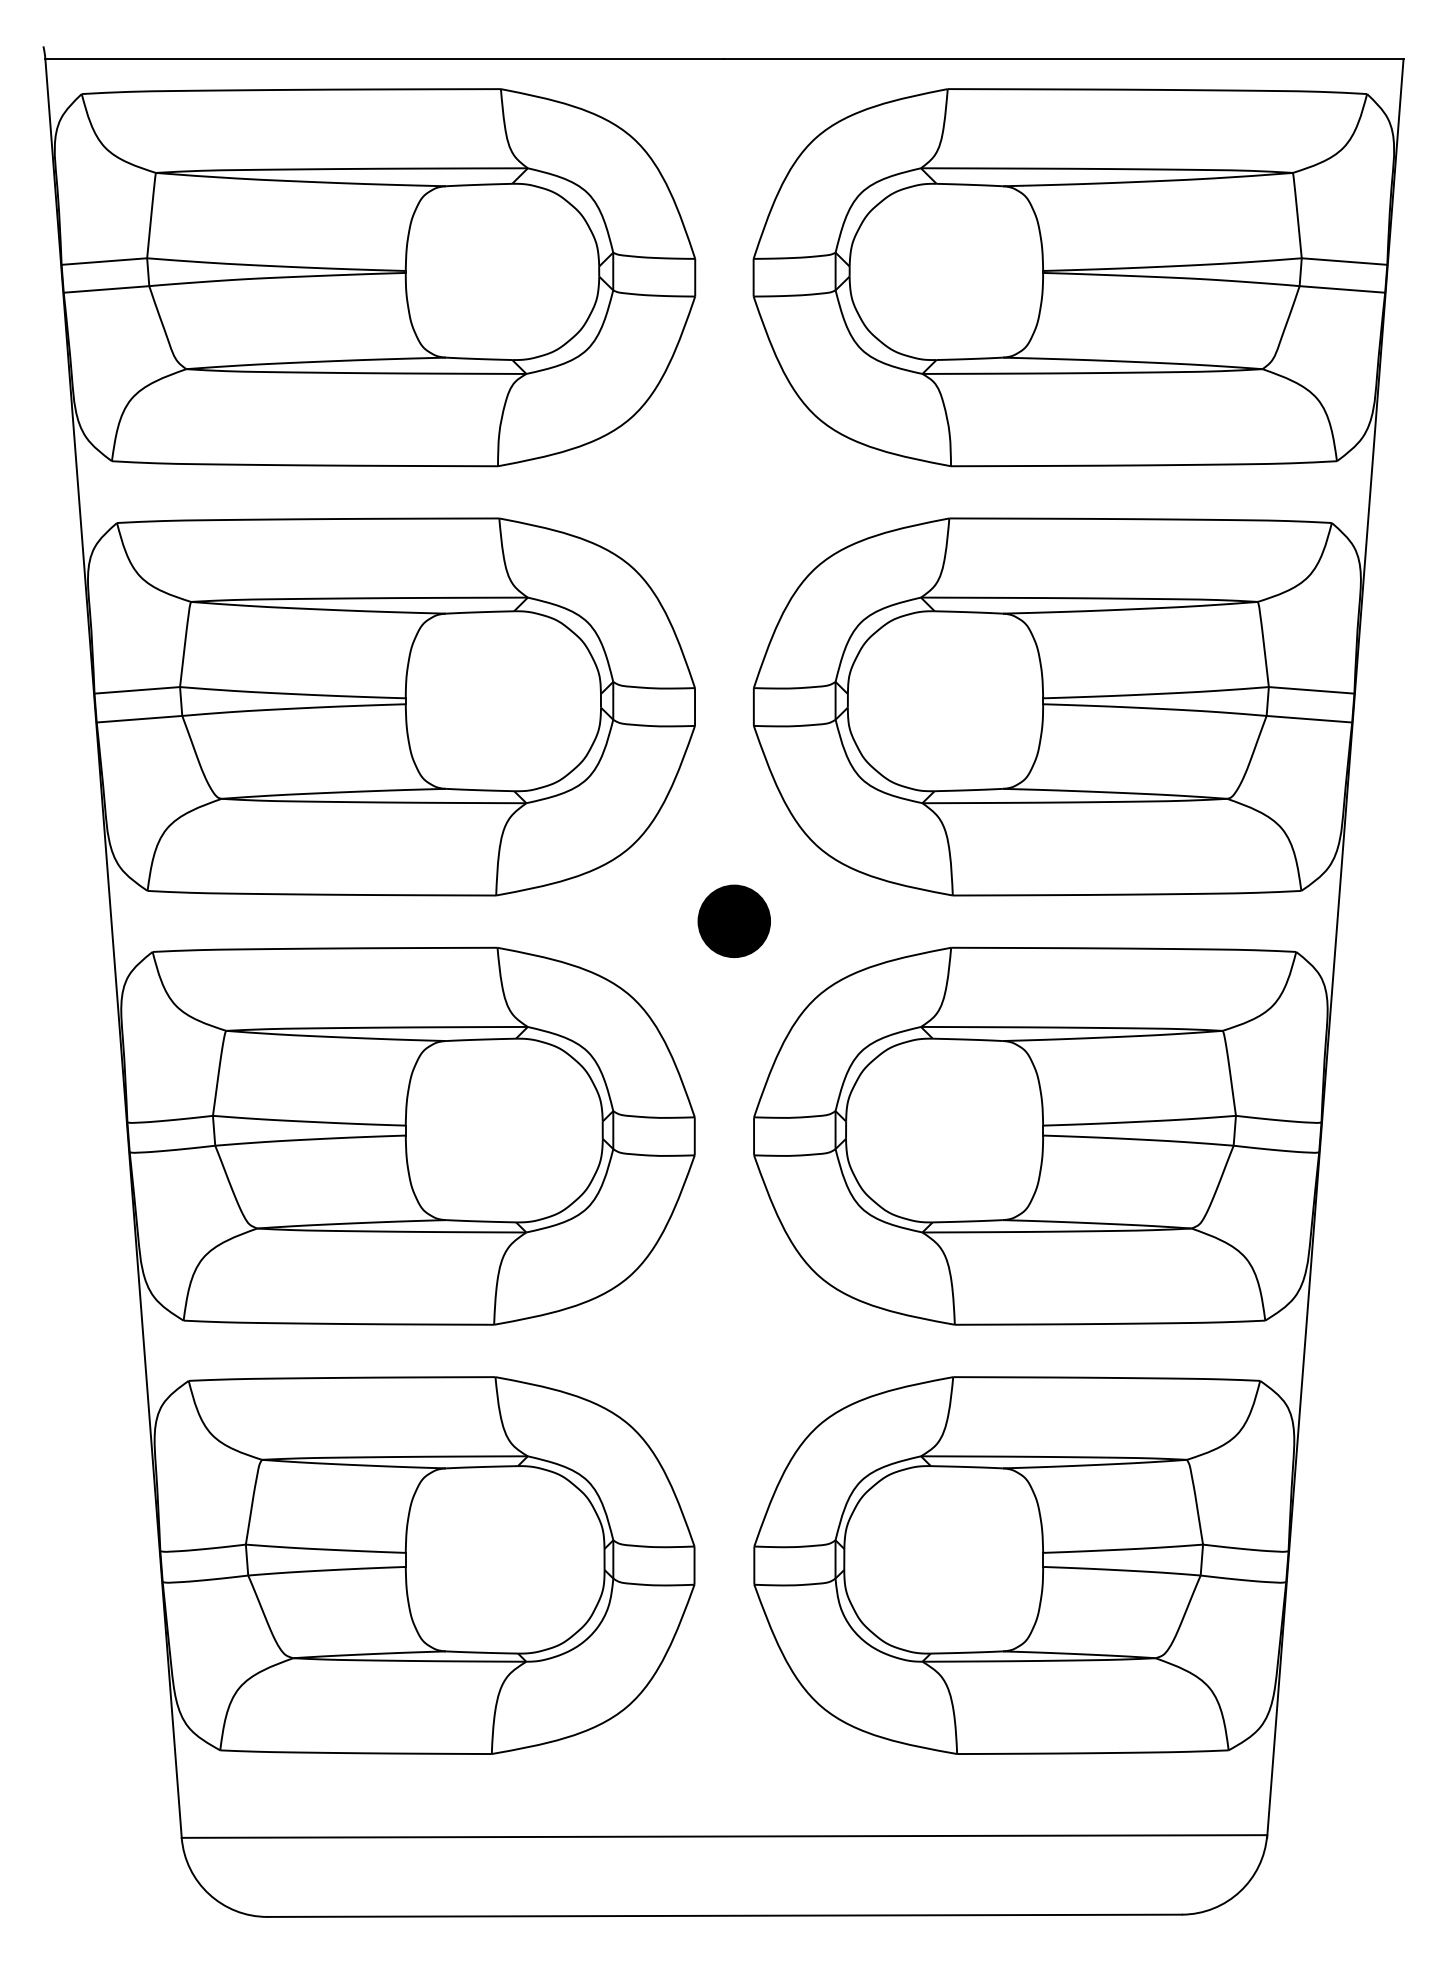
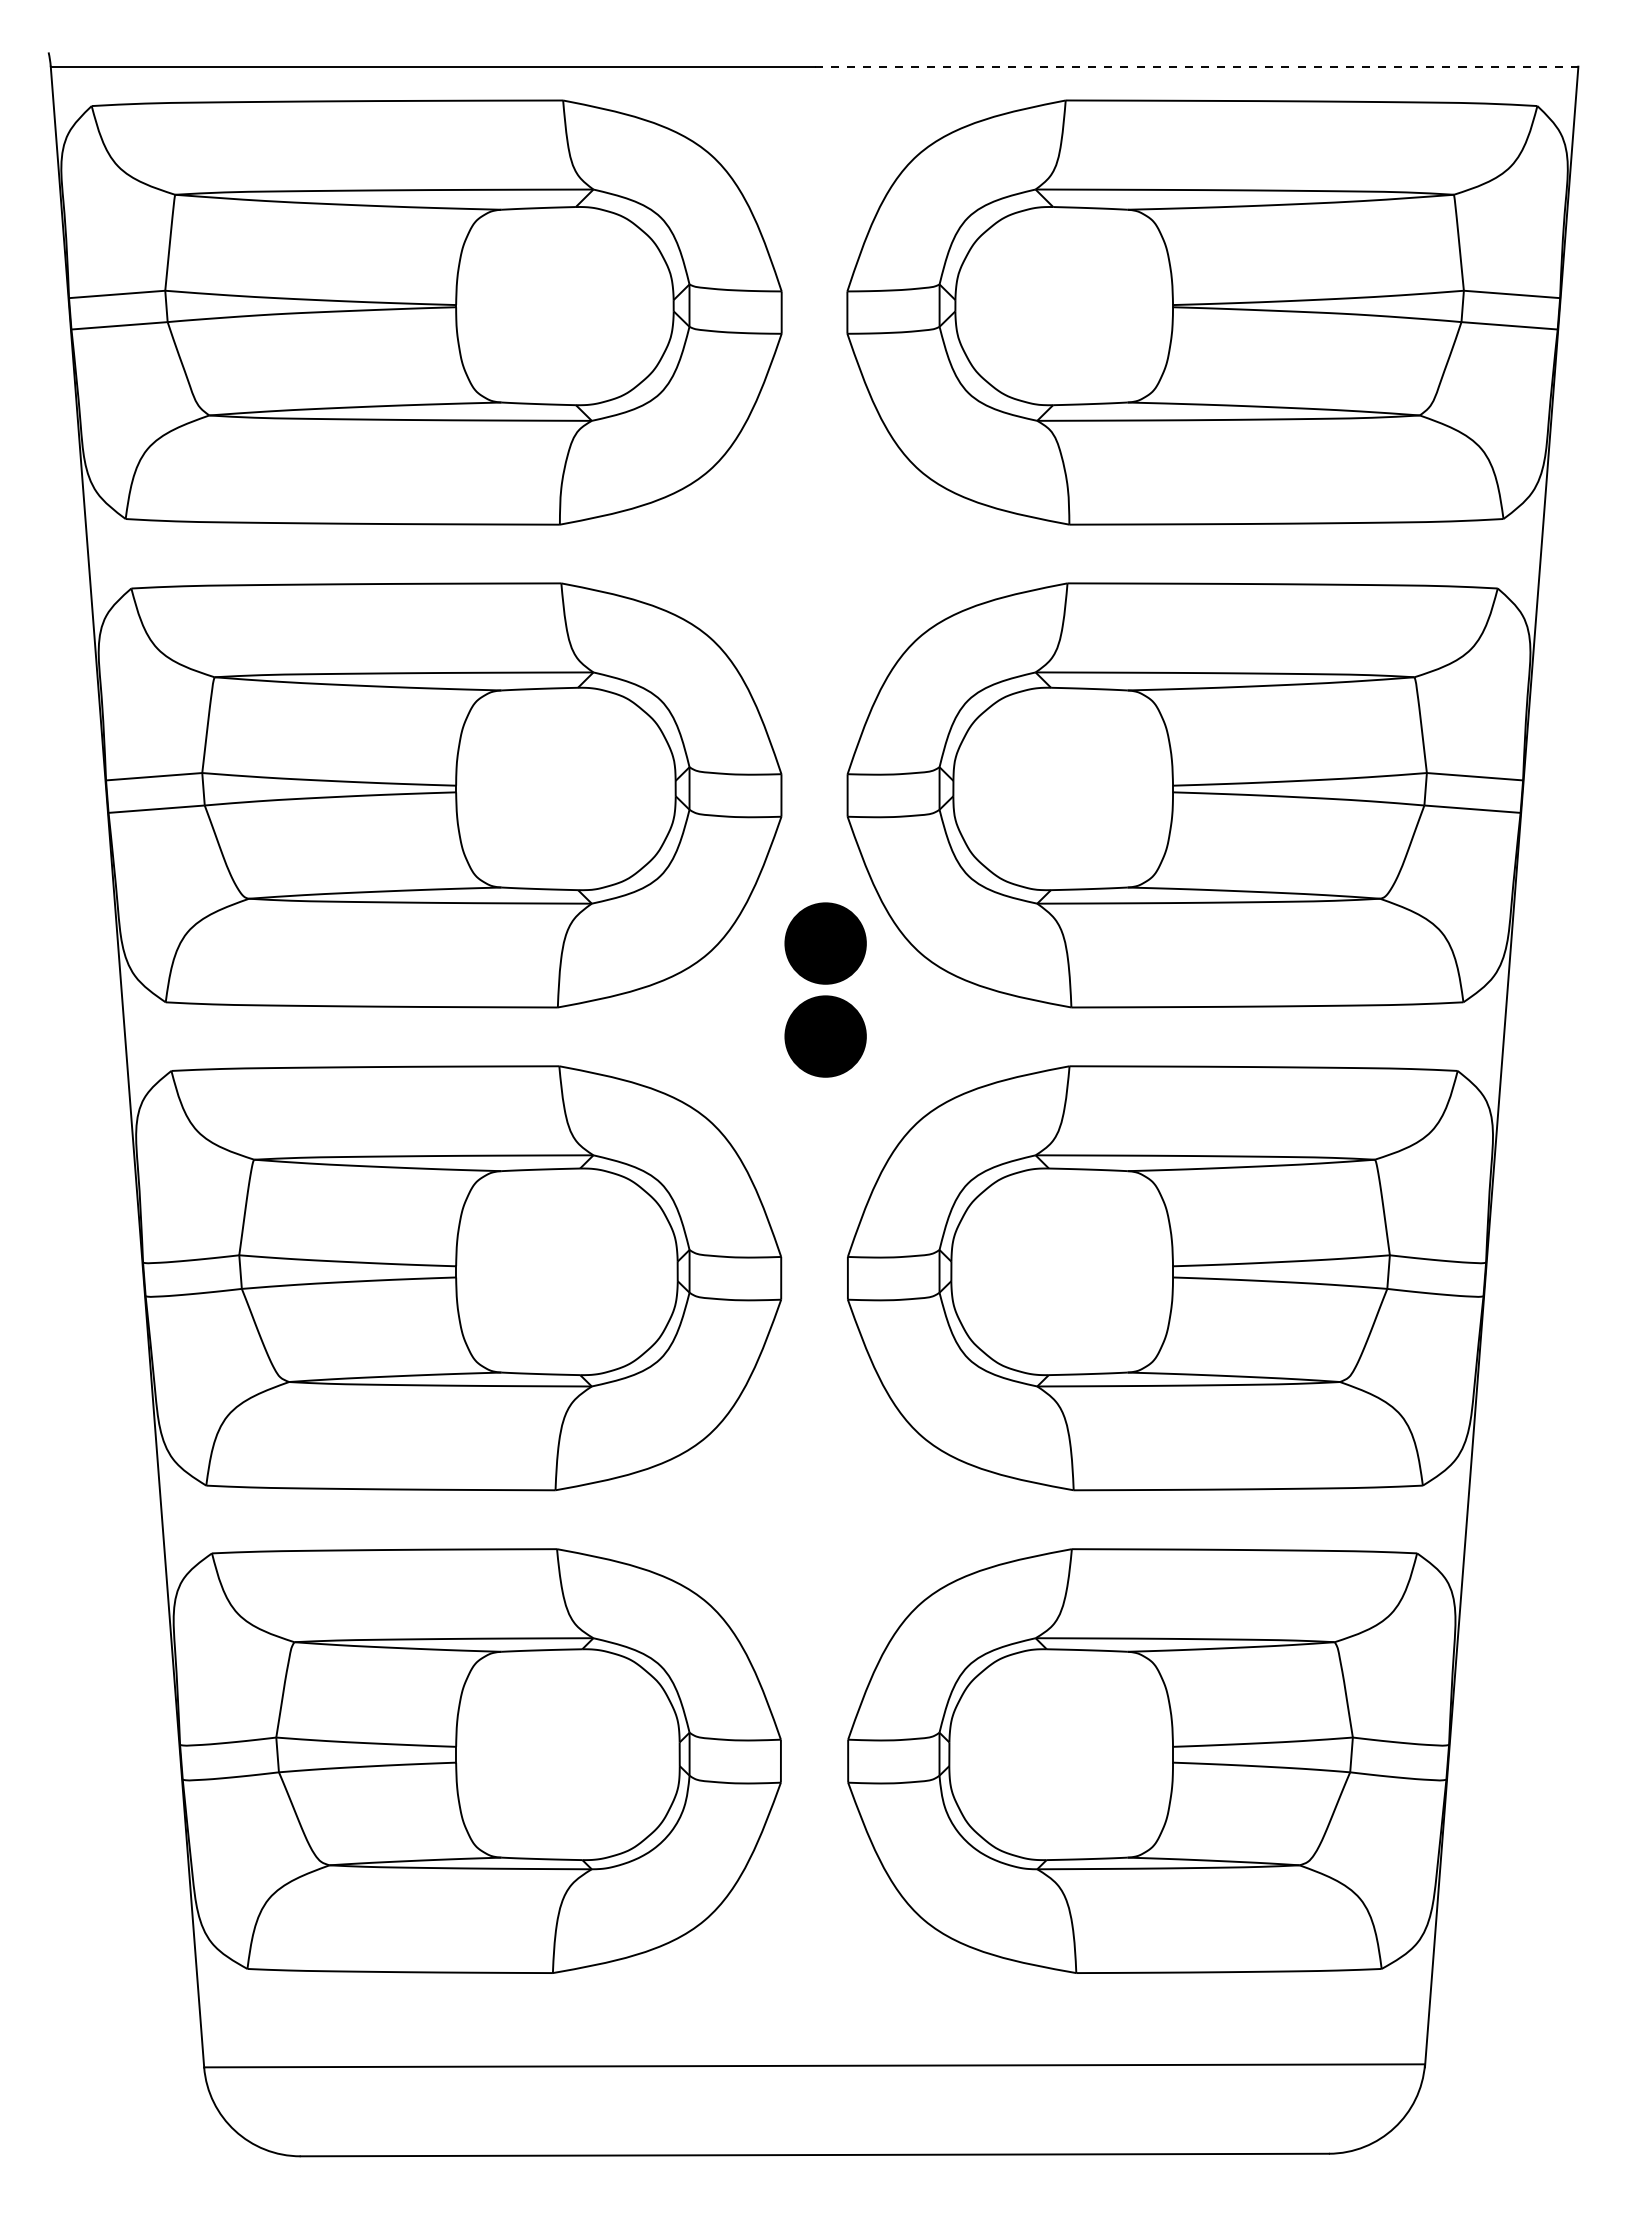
line: (1064, 58) -> (1196, 66), solid -> dashed
part: (734, 838) -> (825, 943), added

